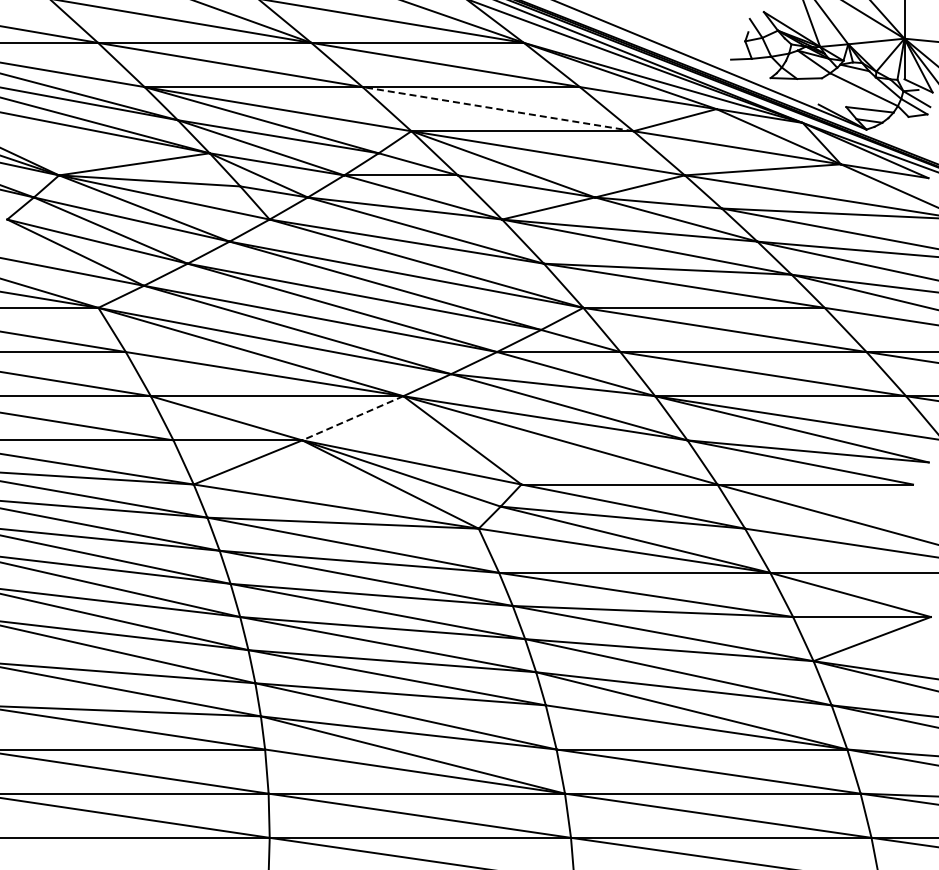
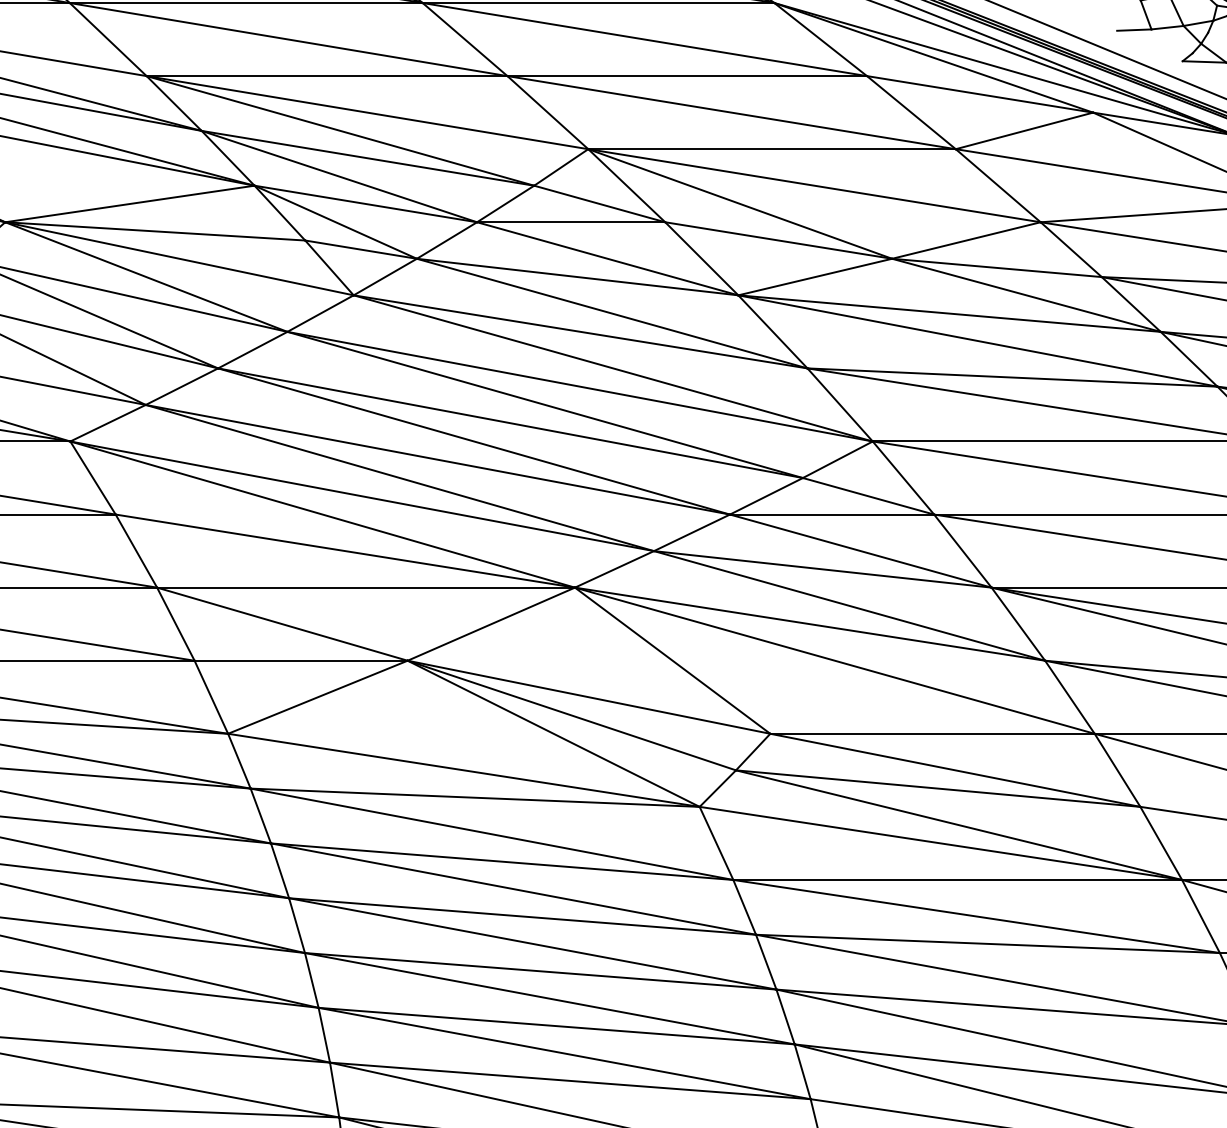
line: (497, 109) -> (730, 113), dashed -> solid
line: (352, 418) -> (490, 624), dashed -> solid

